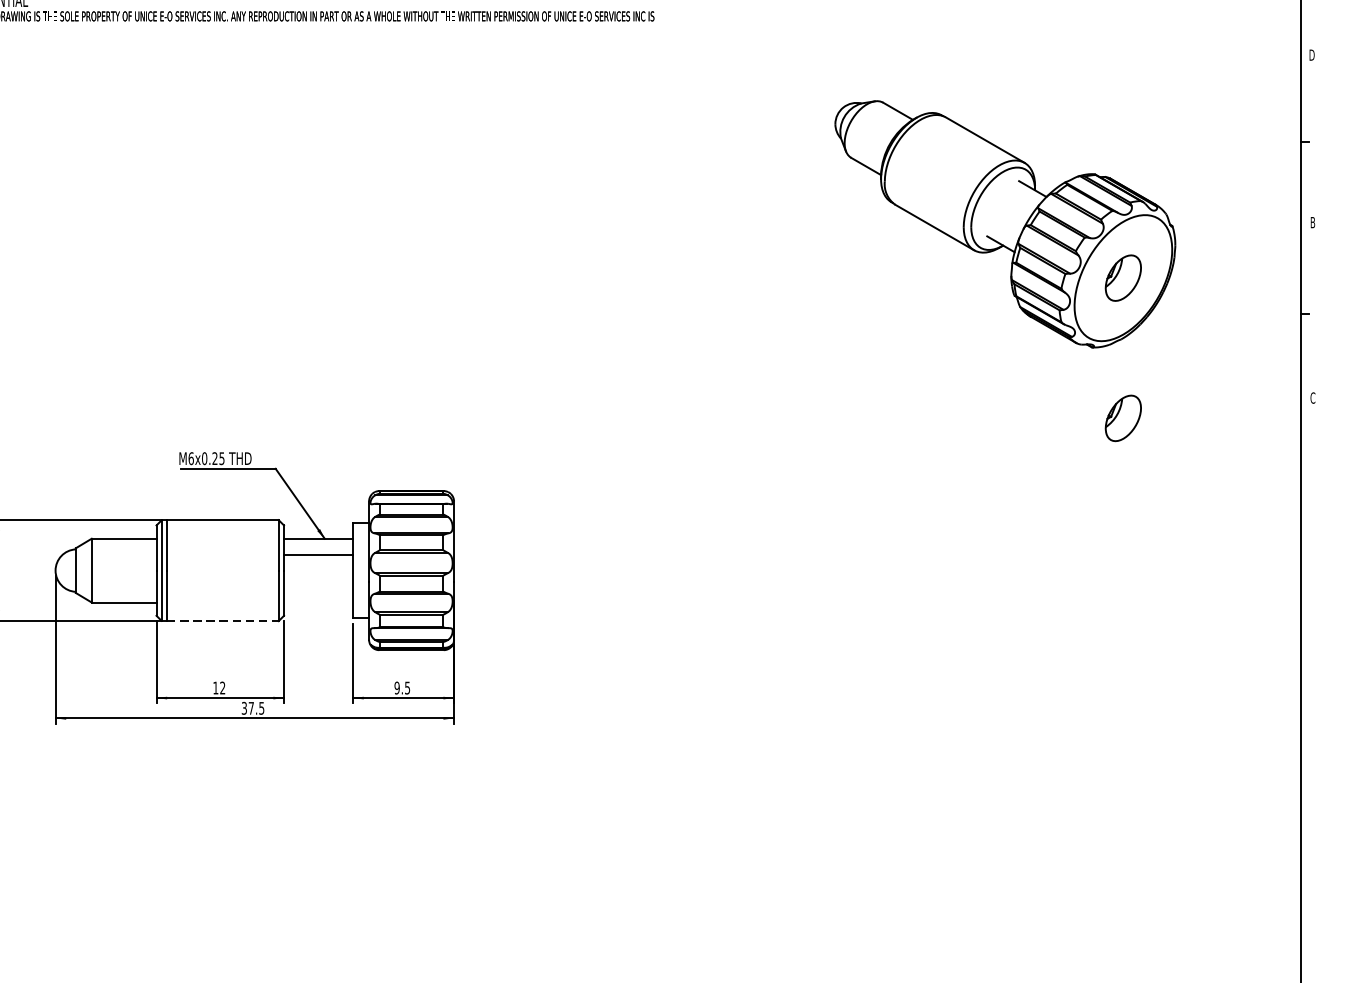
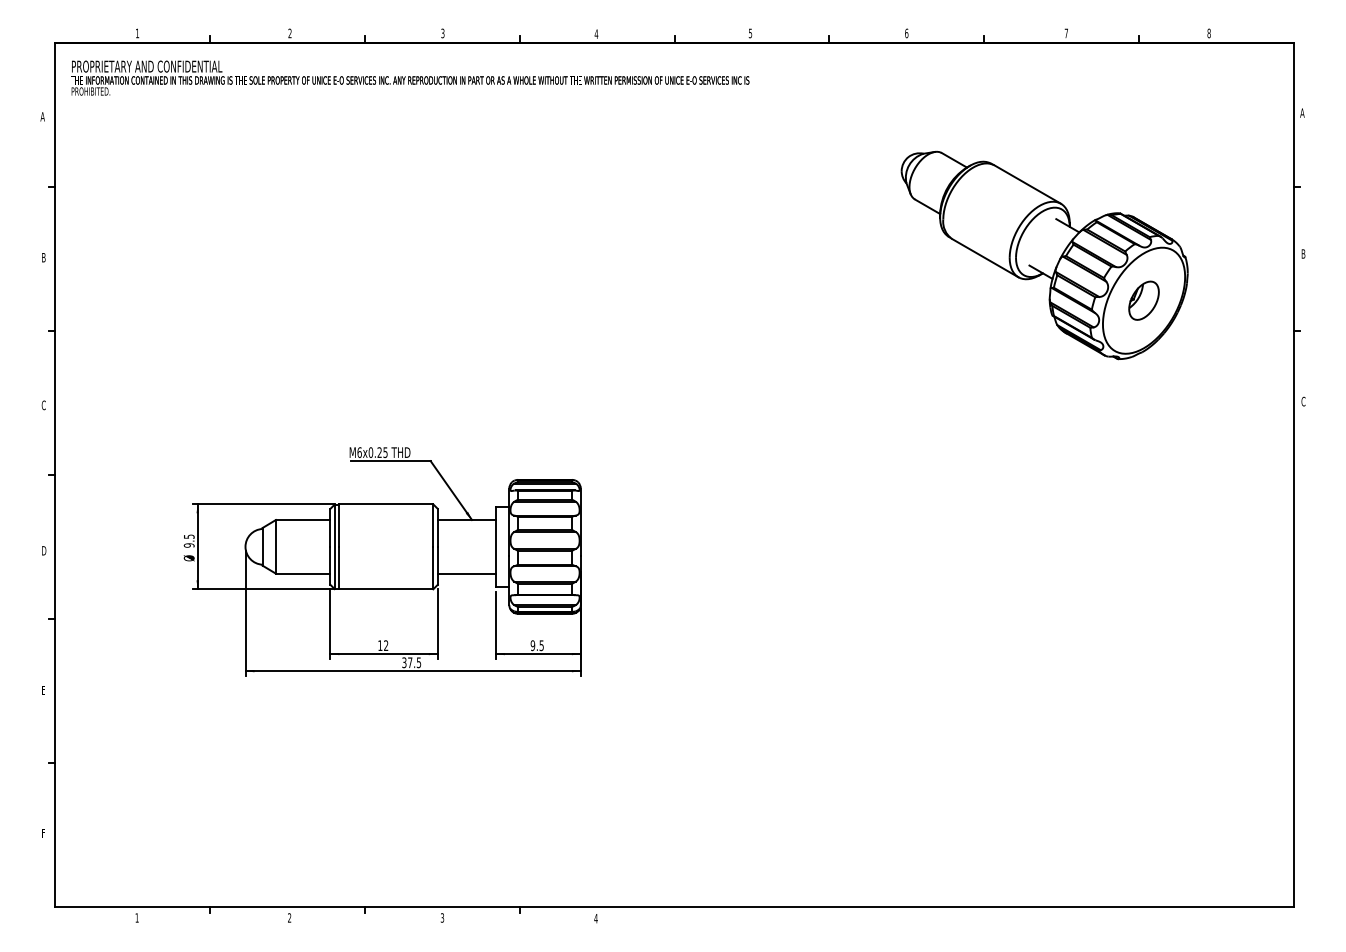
text: (1311, 54) -> (1302, 112), D -> A
part: (1122, 418) -> (1143, 418), removed
line: (318, 554) -> (466, 573), moved
line: (223, 621) -> (386, 589), dashed -> solid

